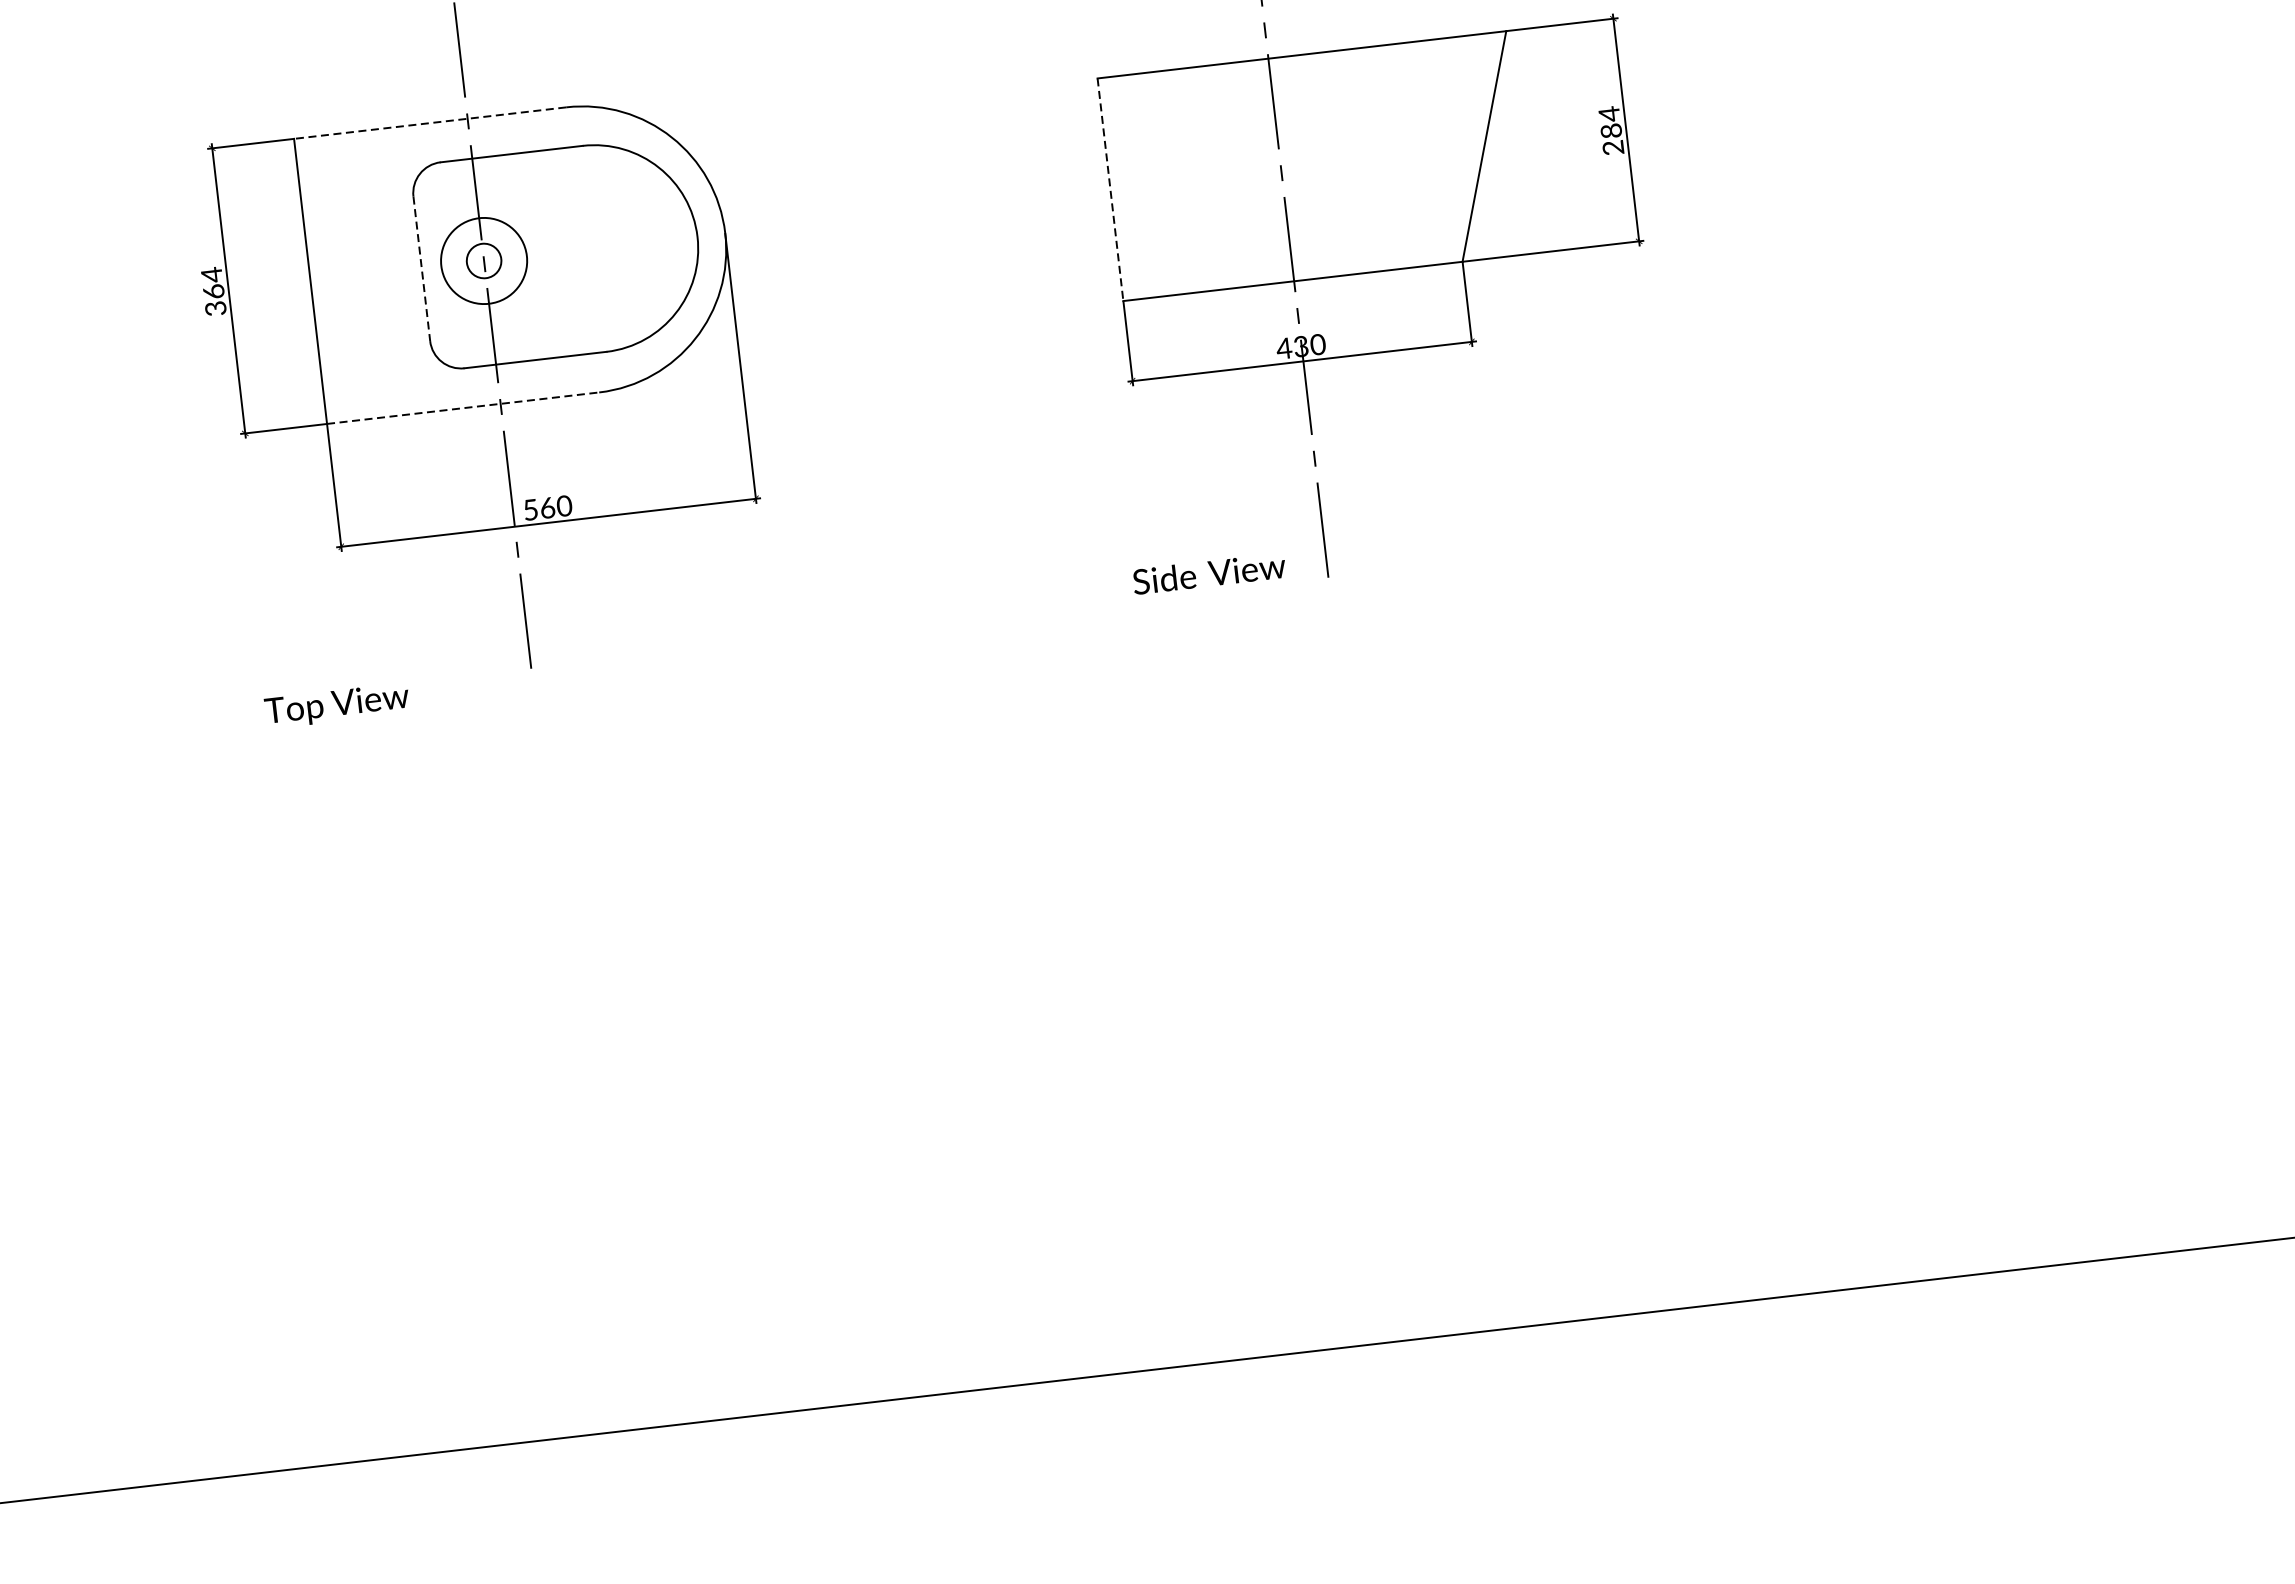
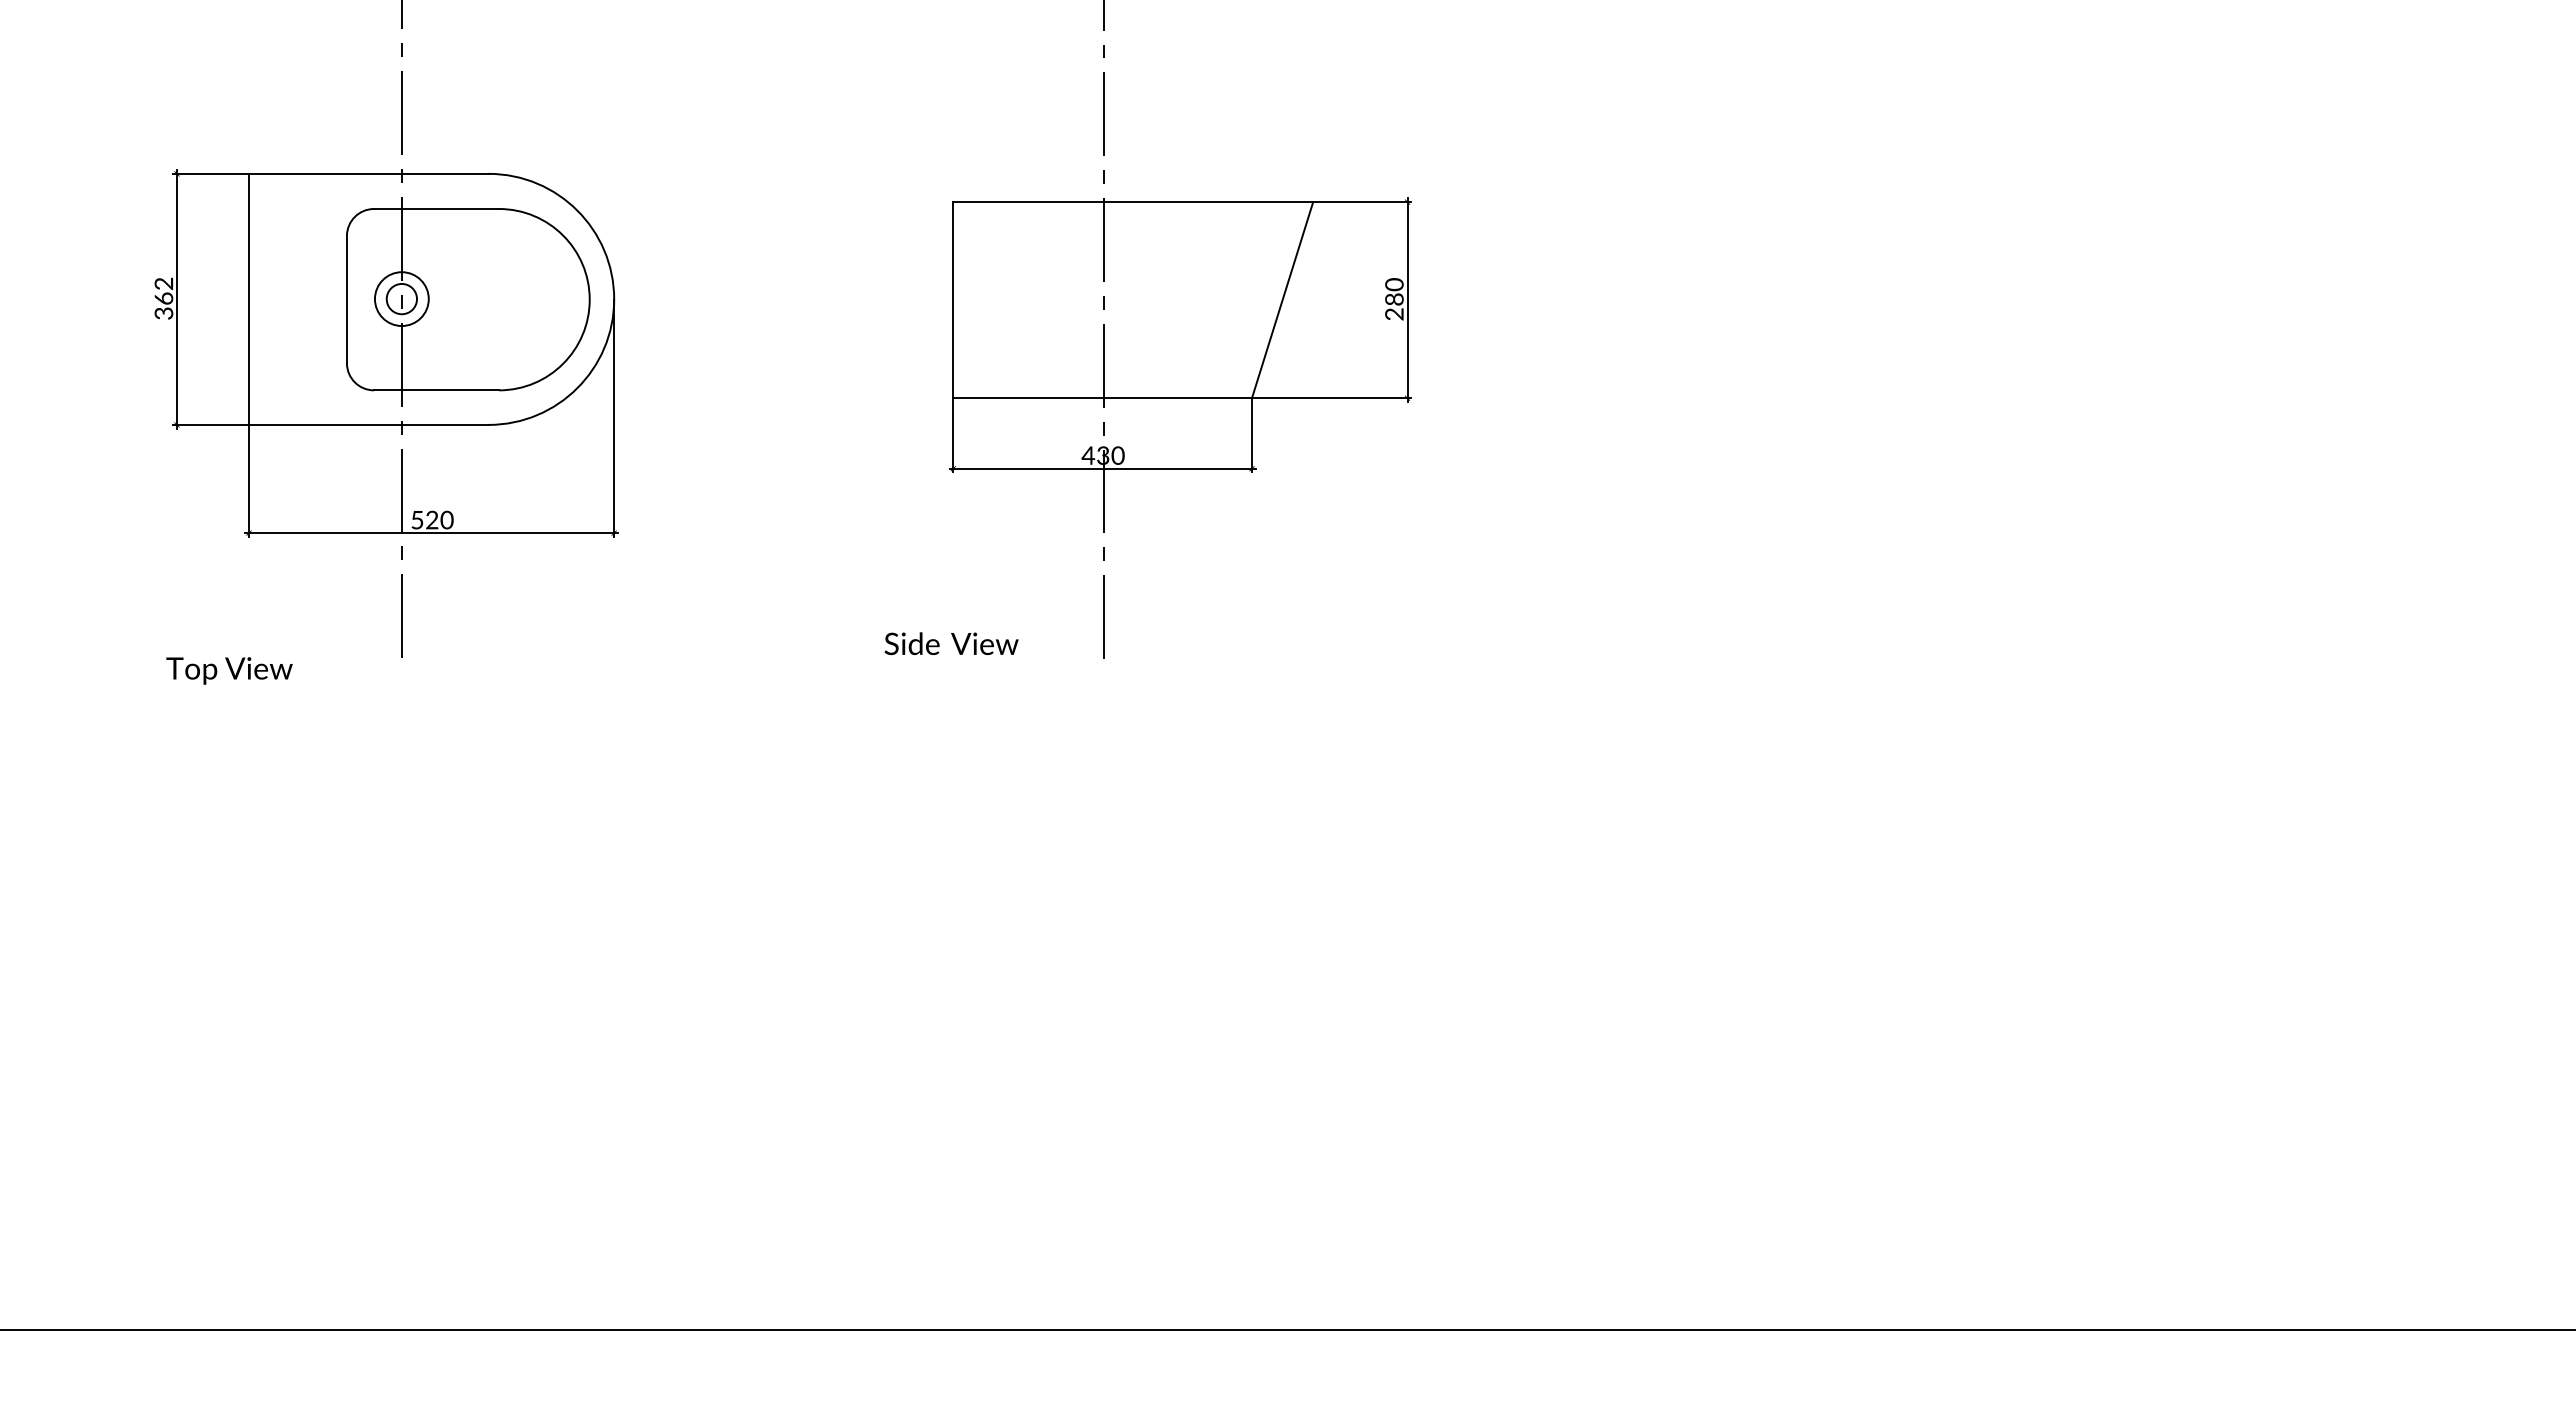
text: (1609, 113) -> (1394, 284), 284 -> 280
line: (429, 122) -> (368, 173), dashed -> solid
line: (1110, 190) -> (953, 300), dashed -> solid
circle: (483, 261) -> (401, 299), size x0.71
line: (421, 268) -> (346, 299), dashed -> solid
text: (211, 274) -> (163, 283), 364 -> 362
line: (462, 407) -> (368, 424), dashed -> solid
text: (547, 507) -> (432, 519), 560 -> 520
text: (1209, 573) -> (951, 643), moved

